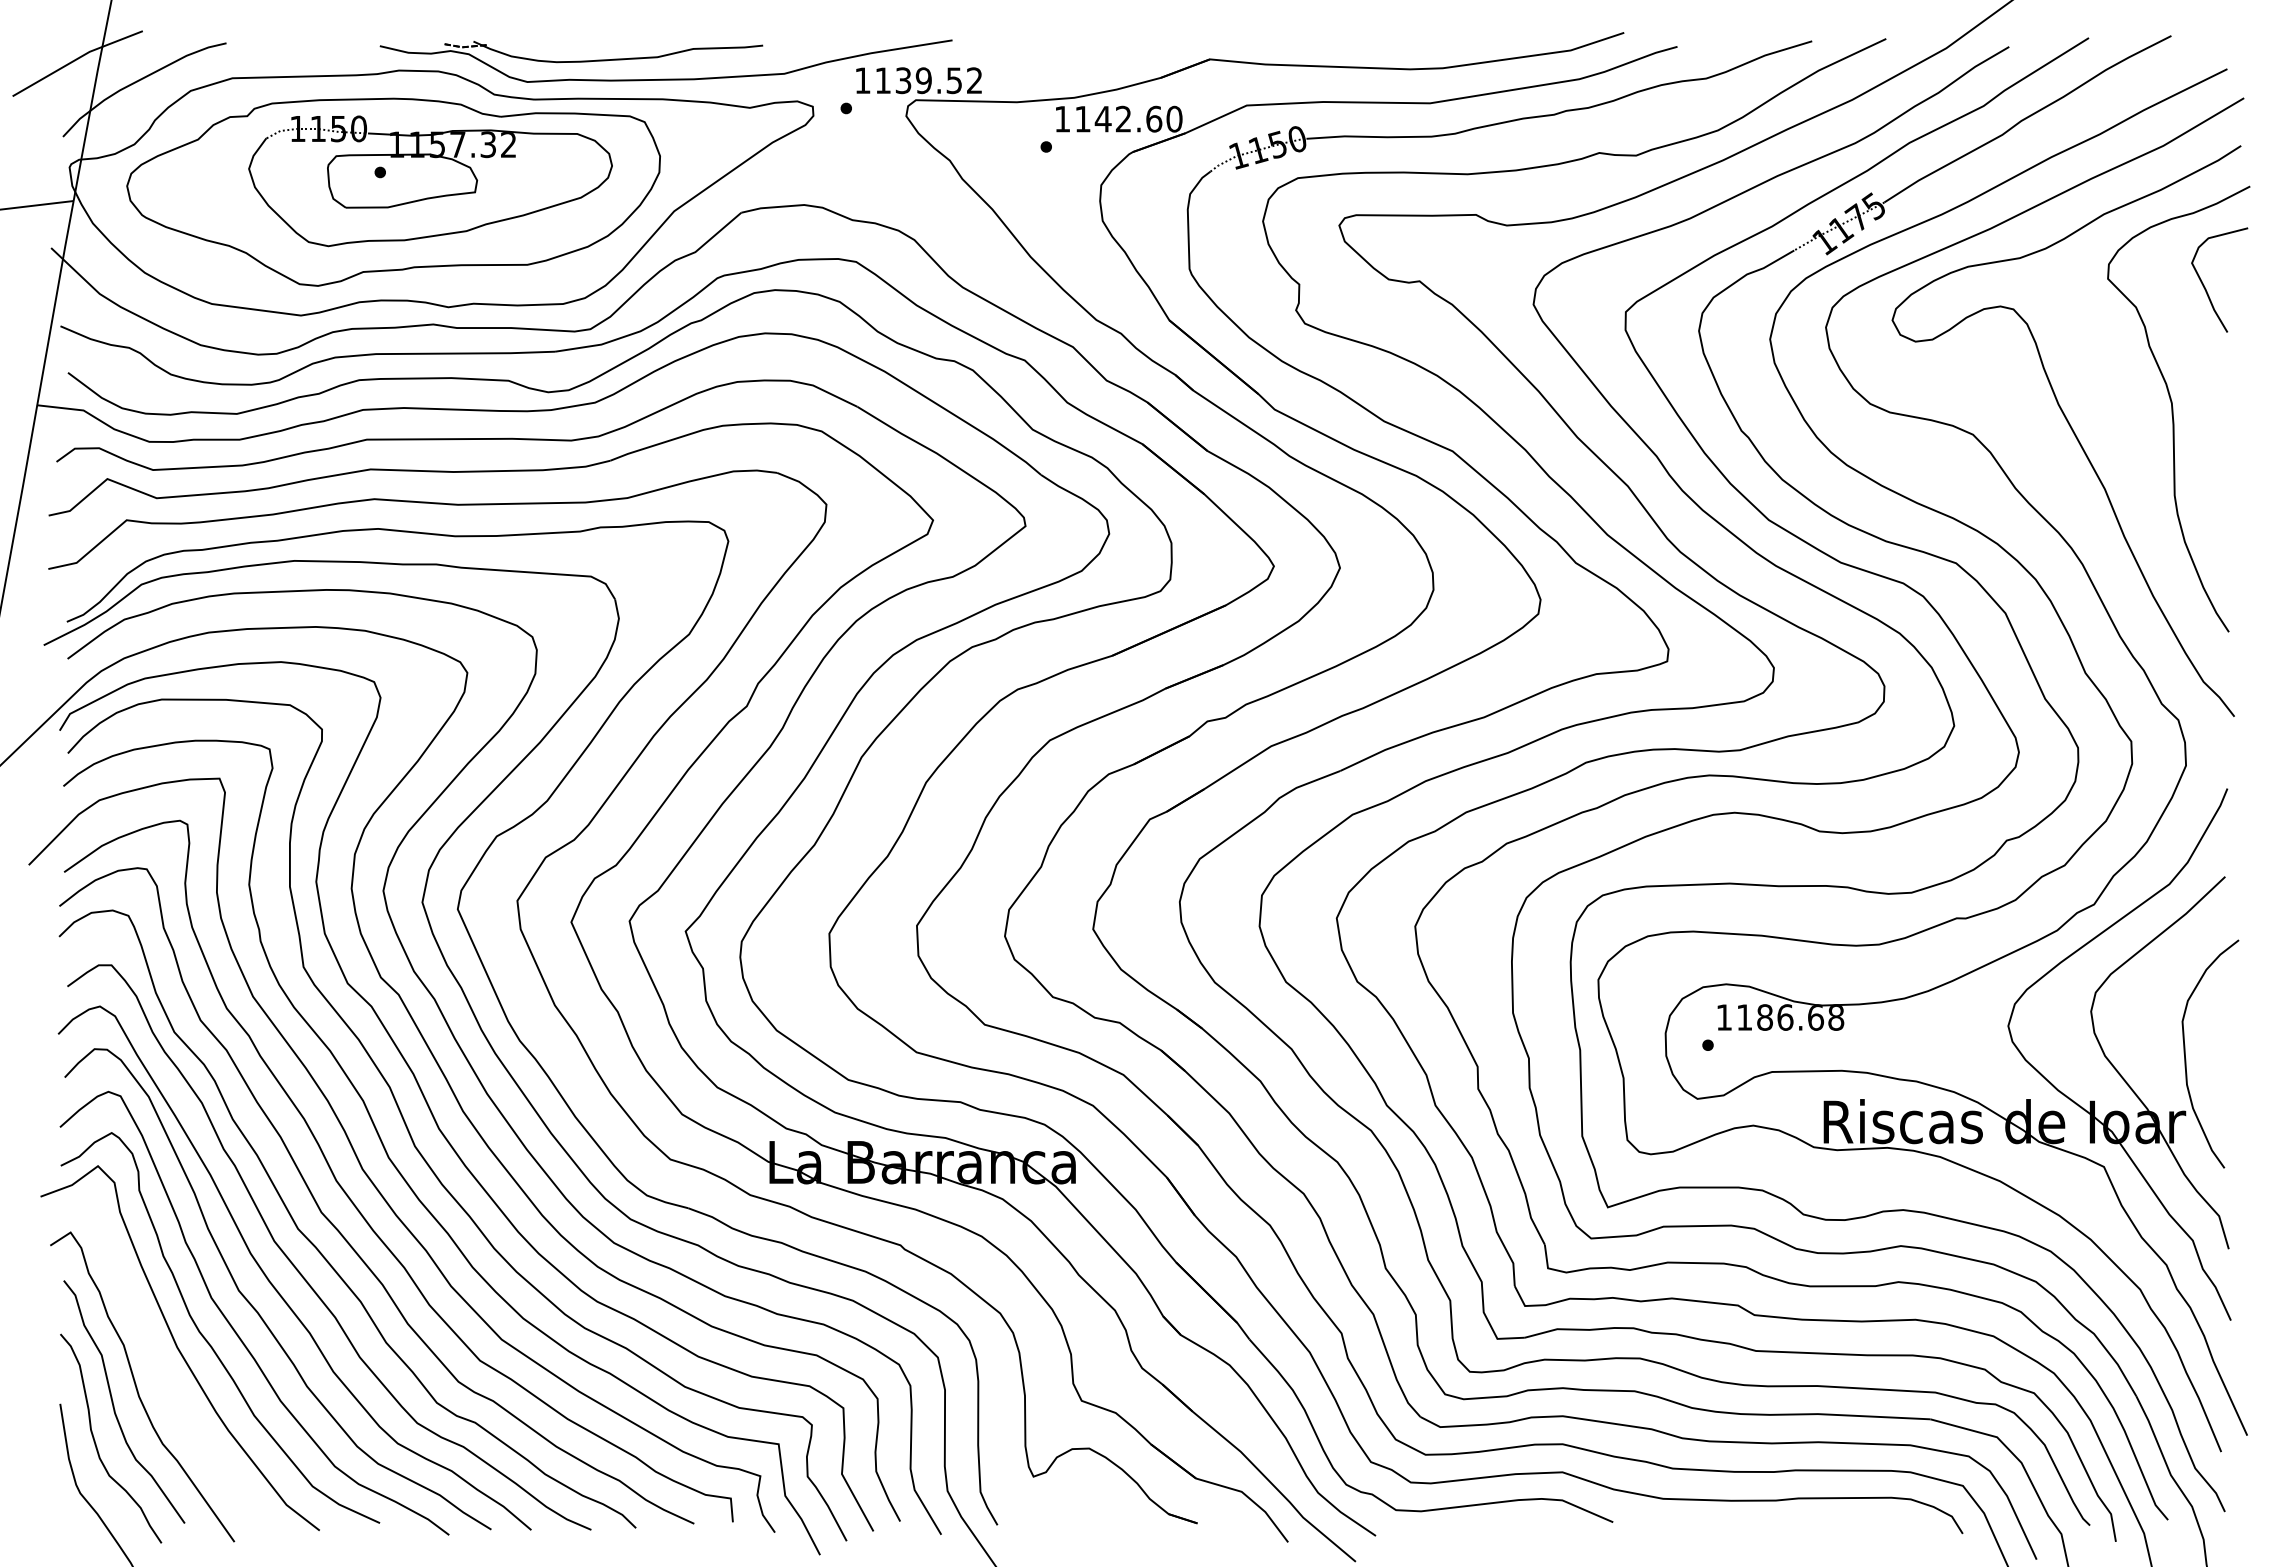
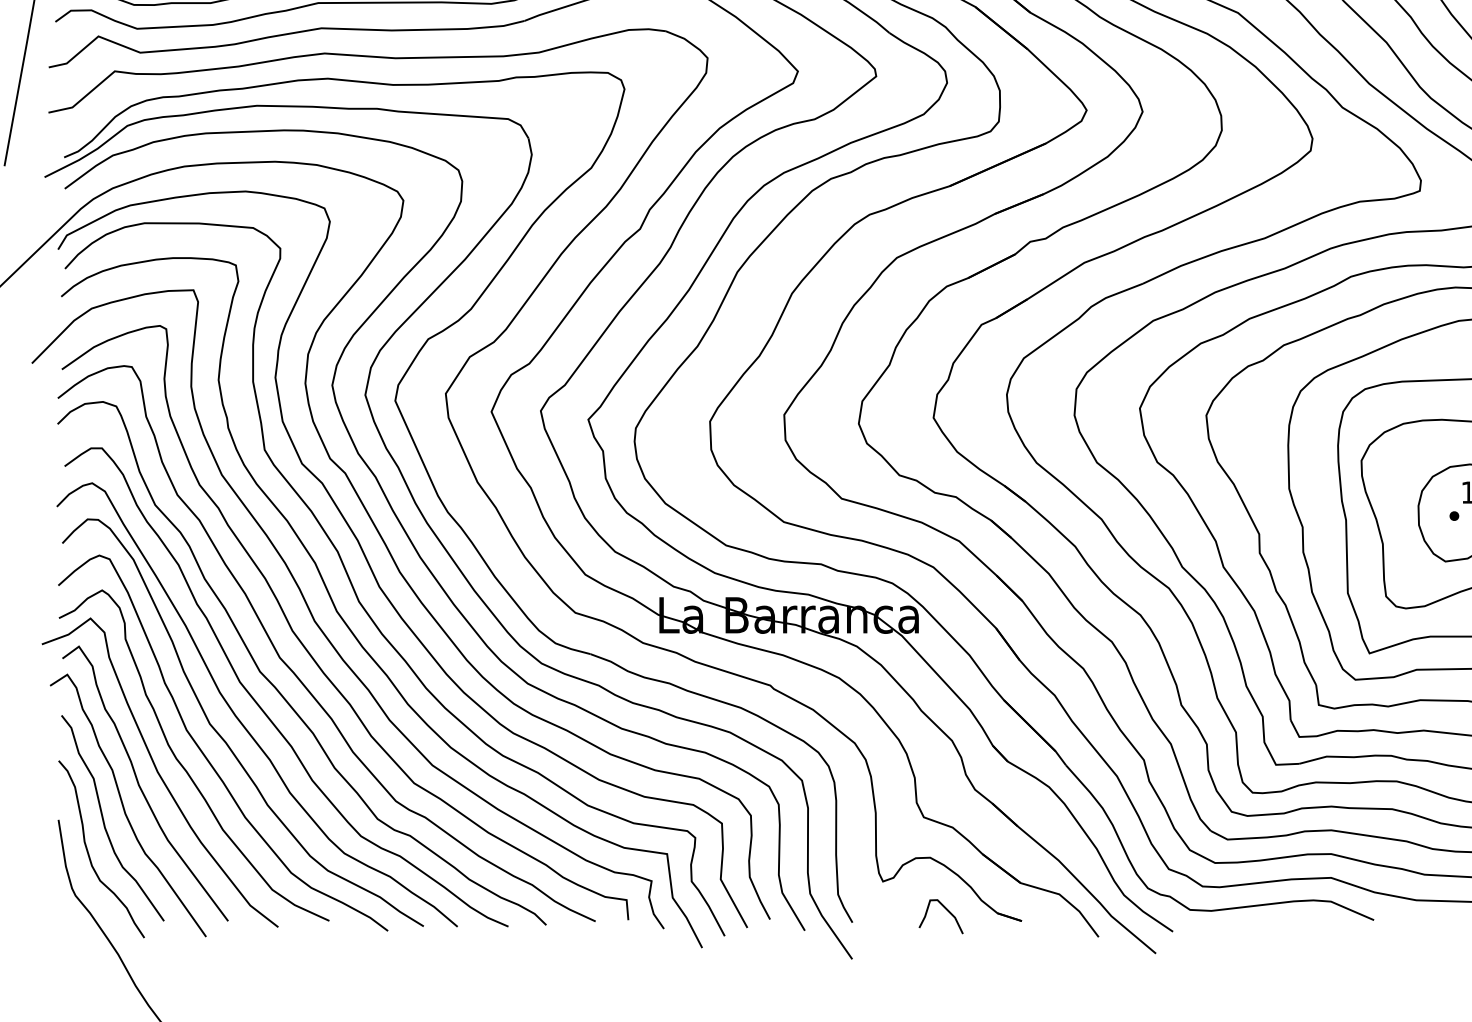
curve: (156, 1363) -> (140, 785), added
curve: (1108, 1510) -> (946, 910), added

